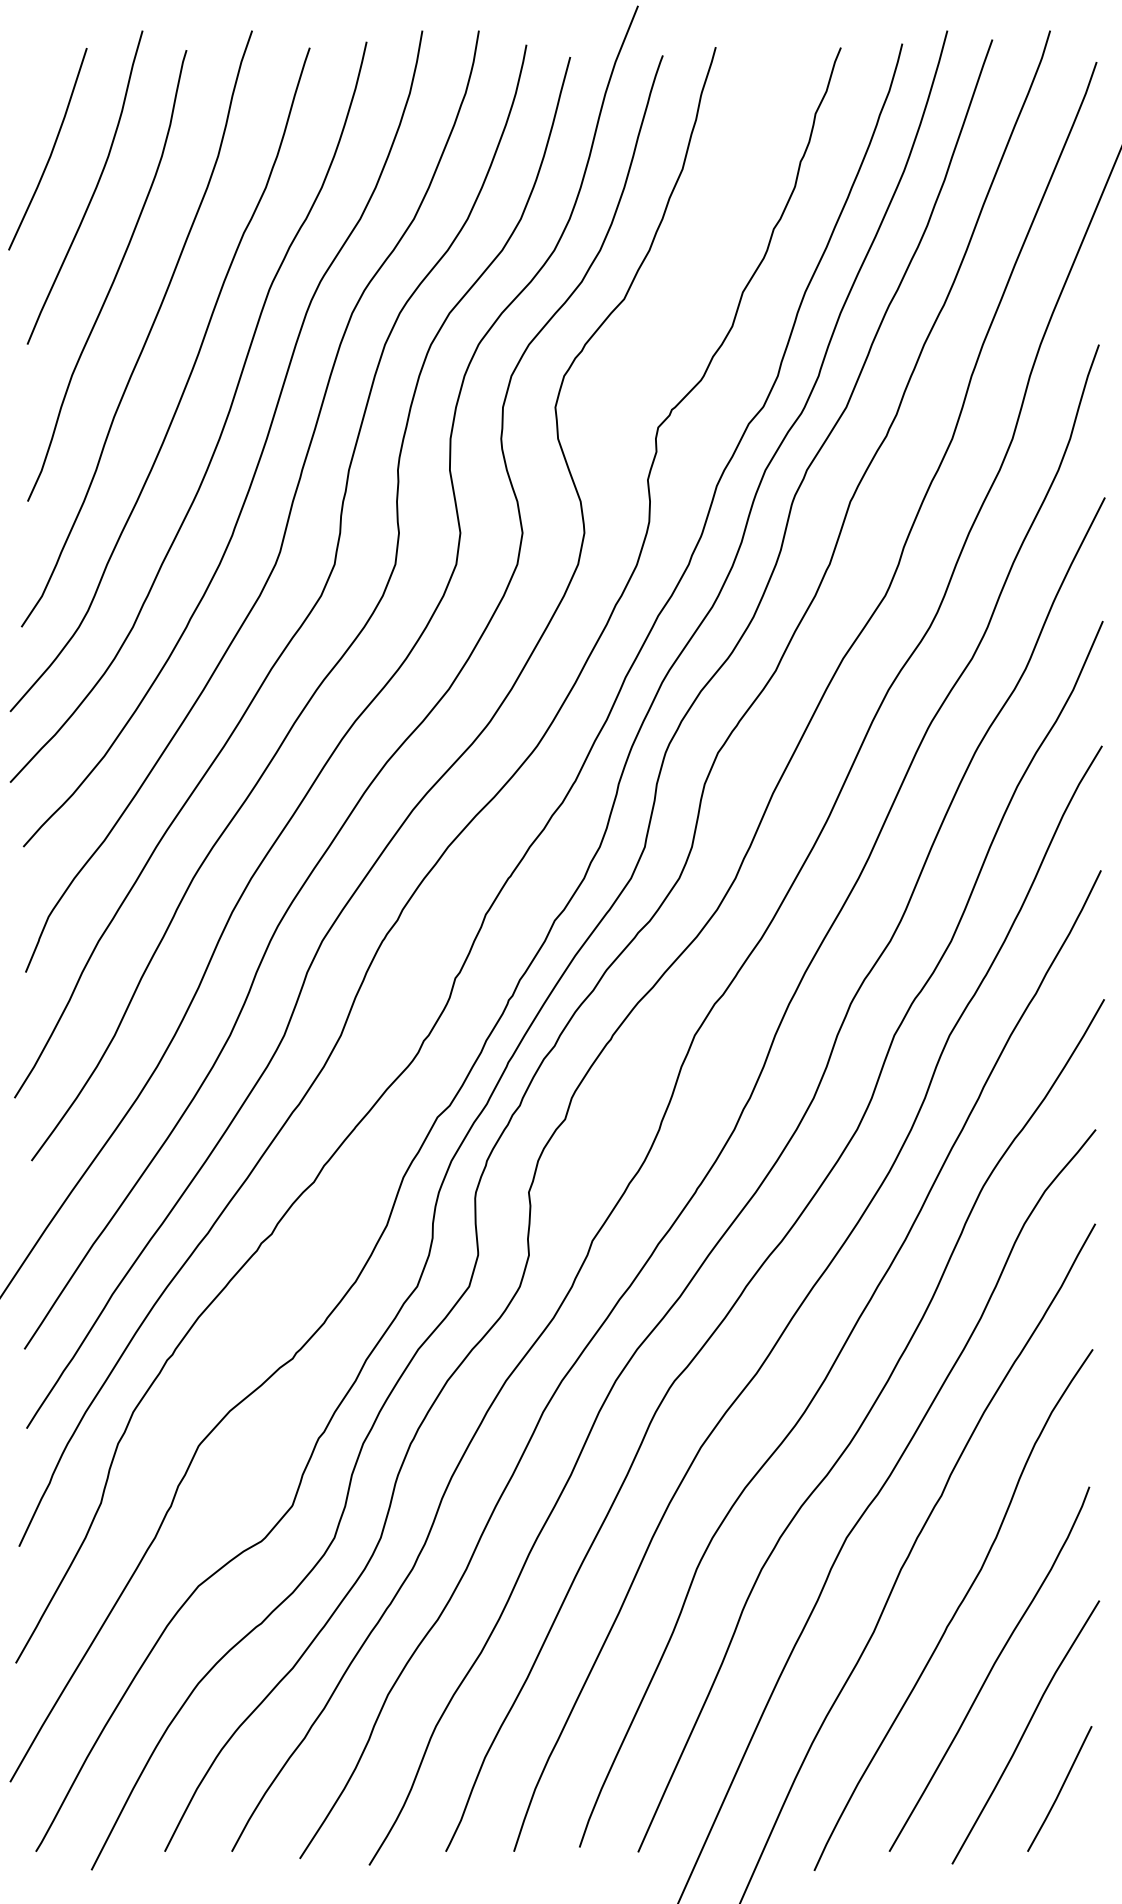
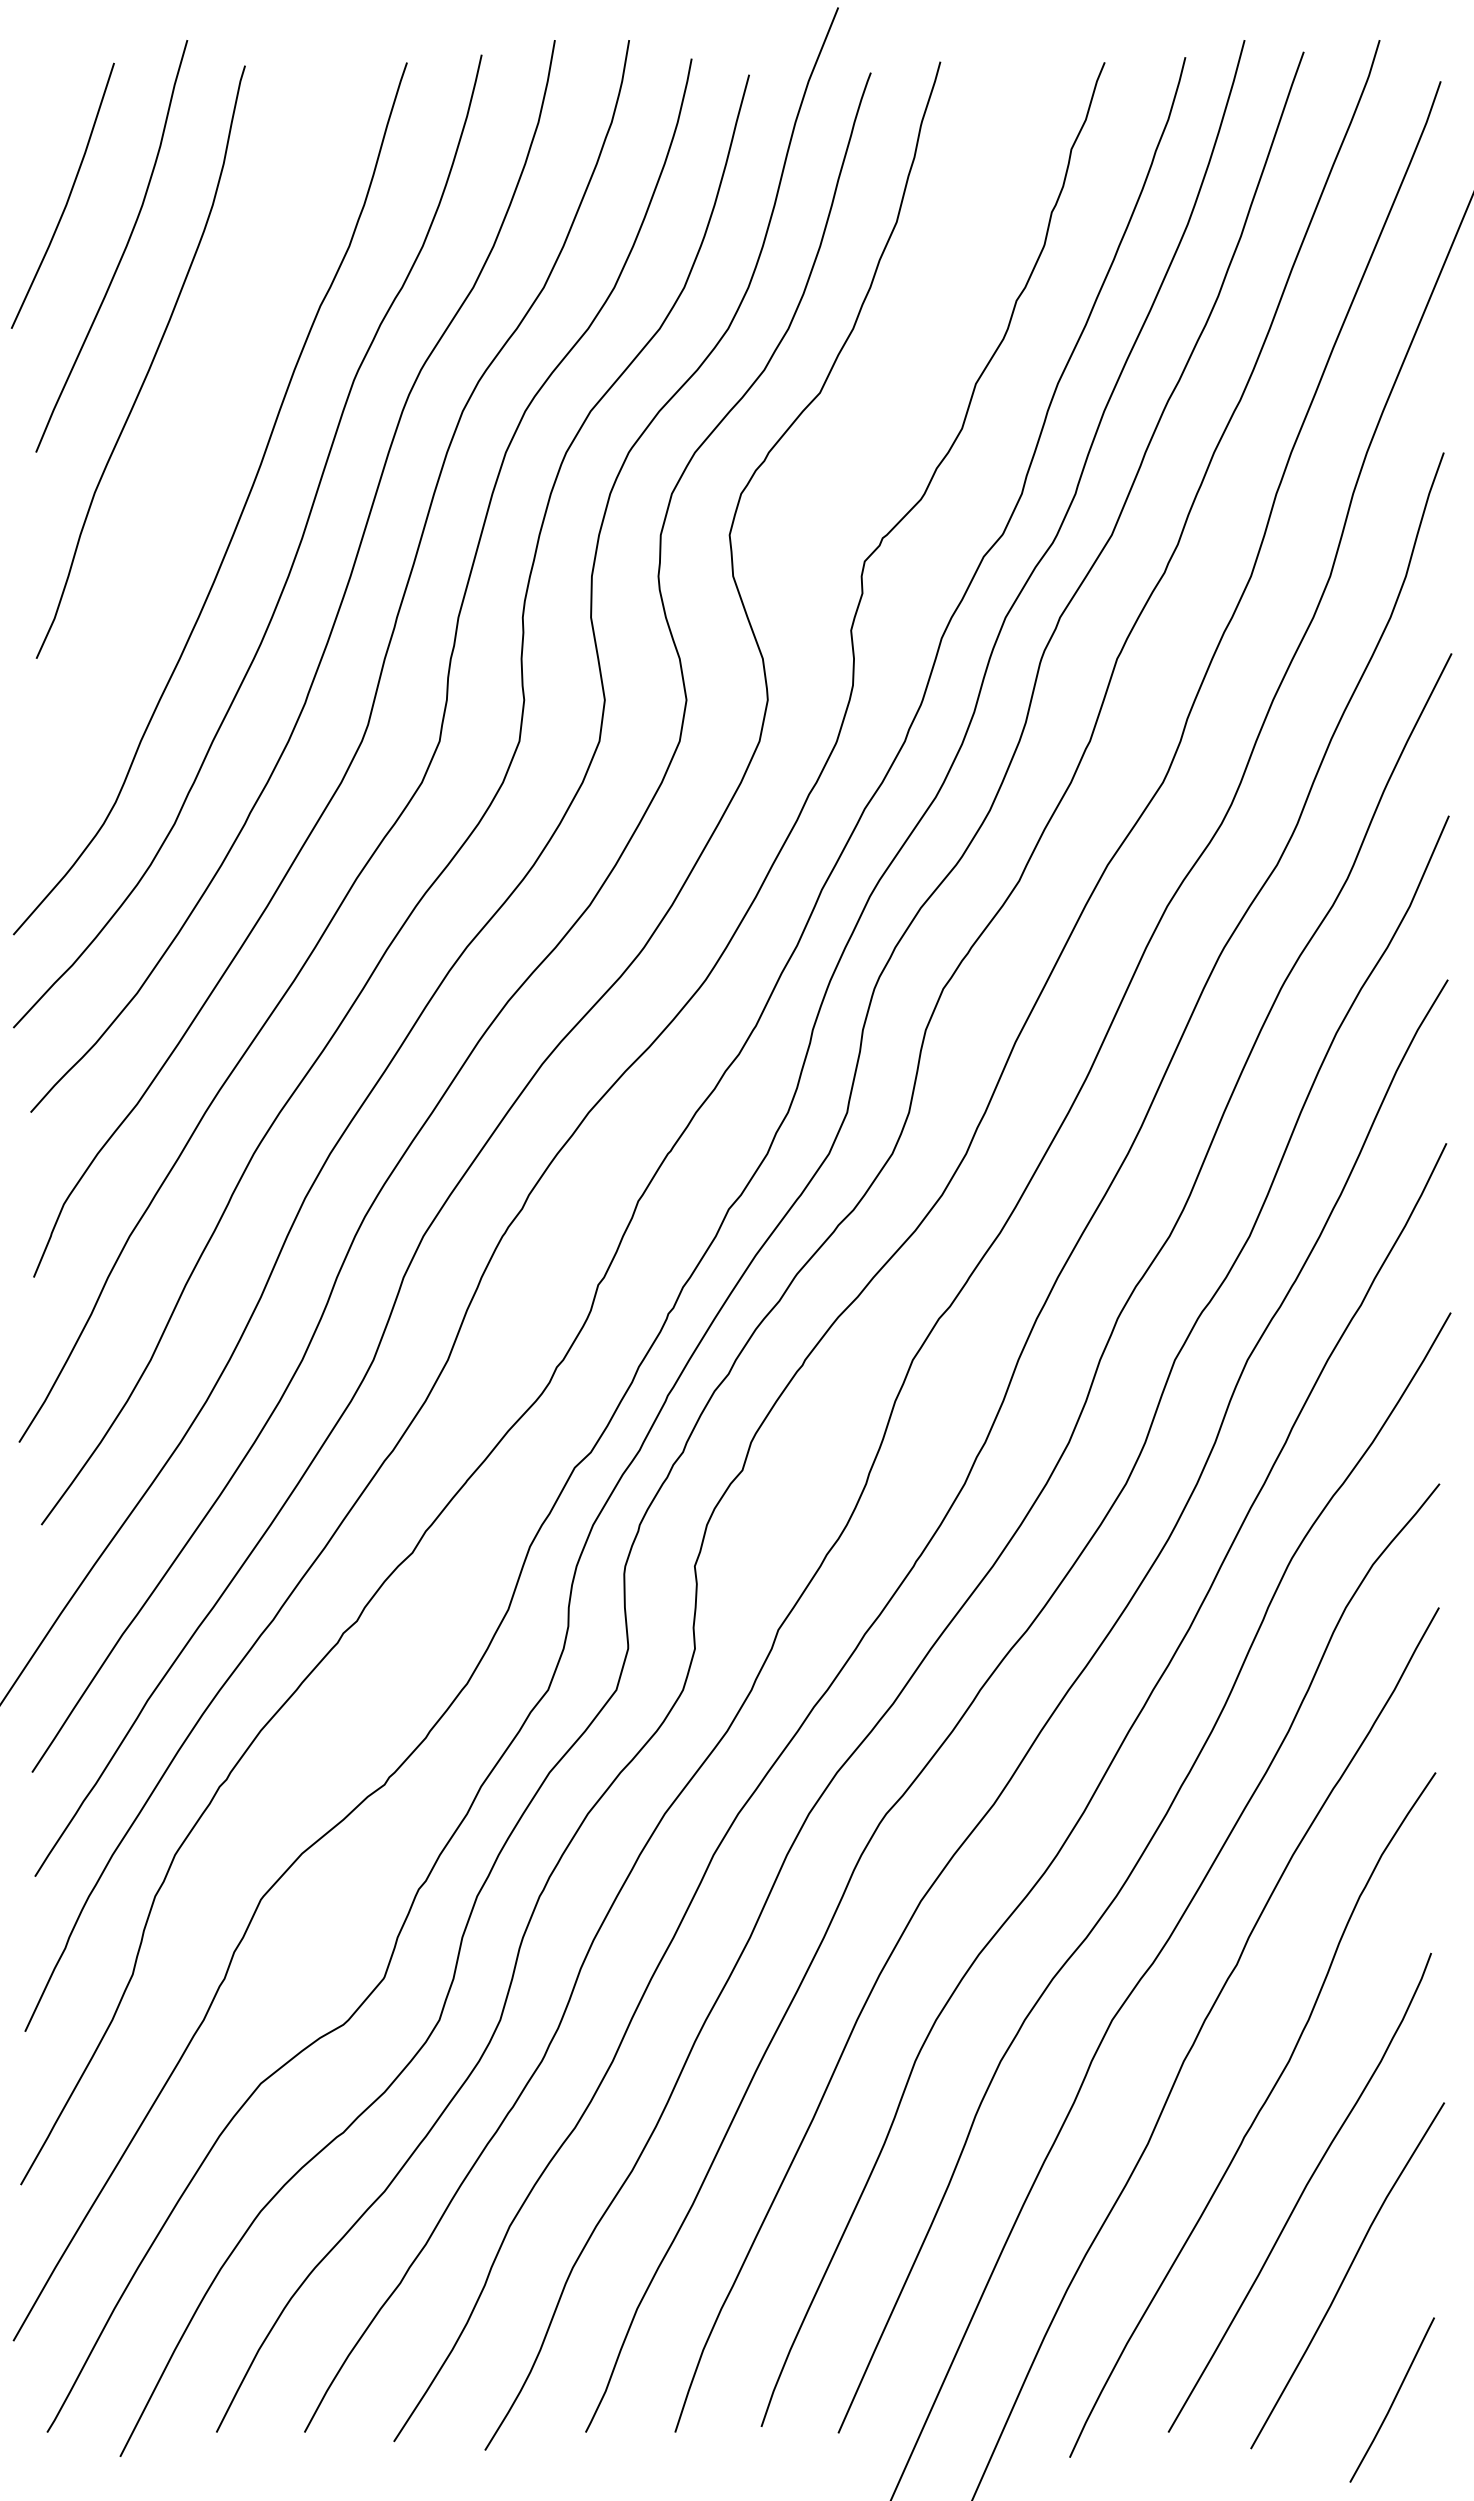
curve: (148, 332) -> (195, 436), removed
line: (1060, 1788) -> (1393, 2399), moved

